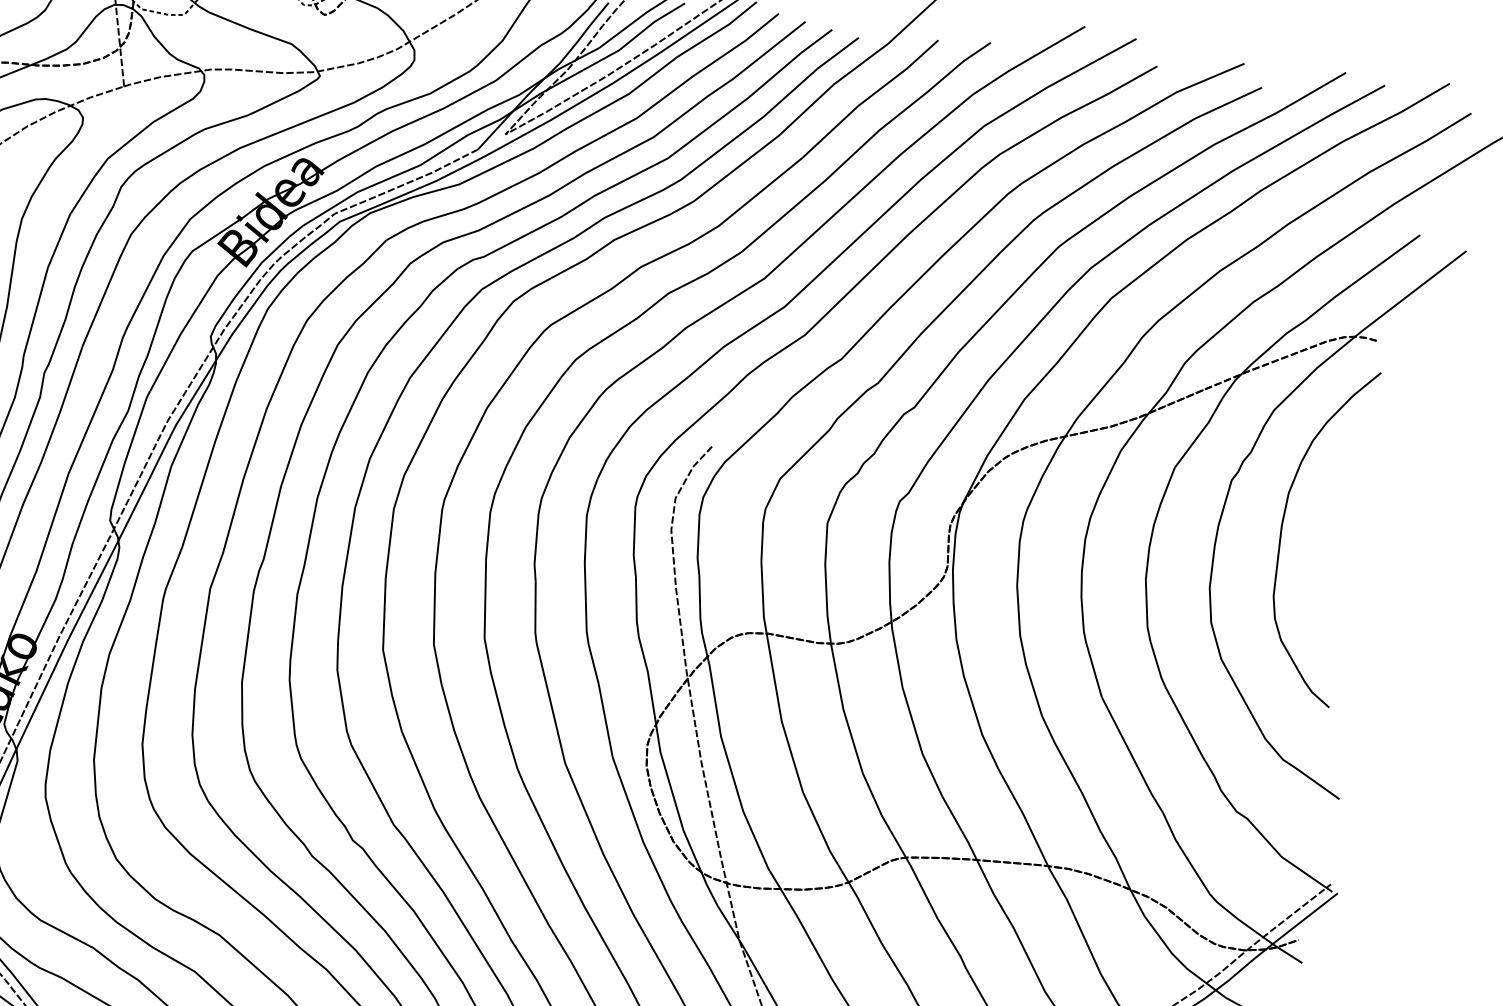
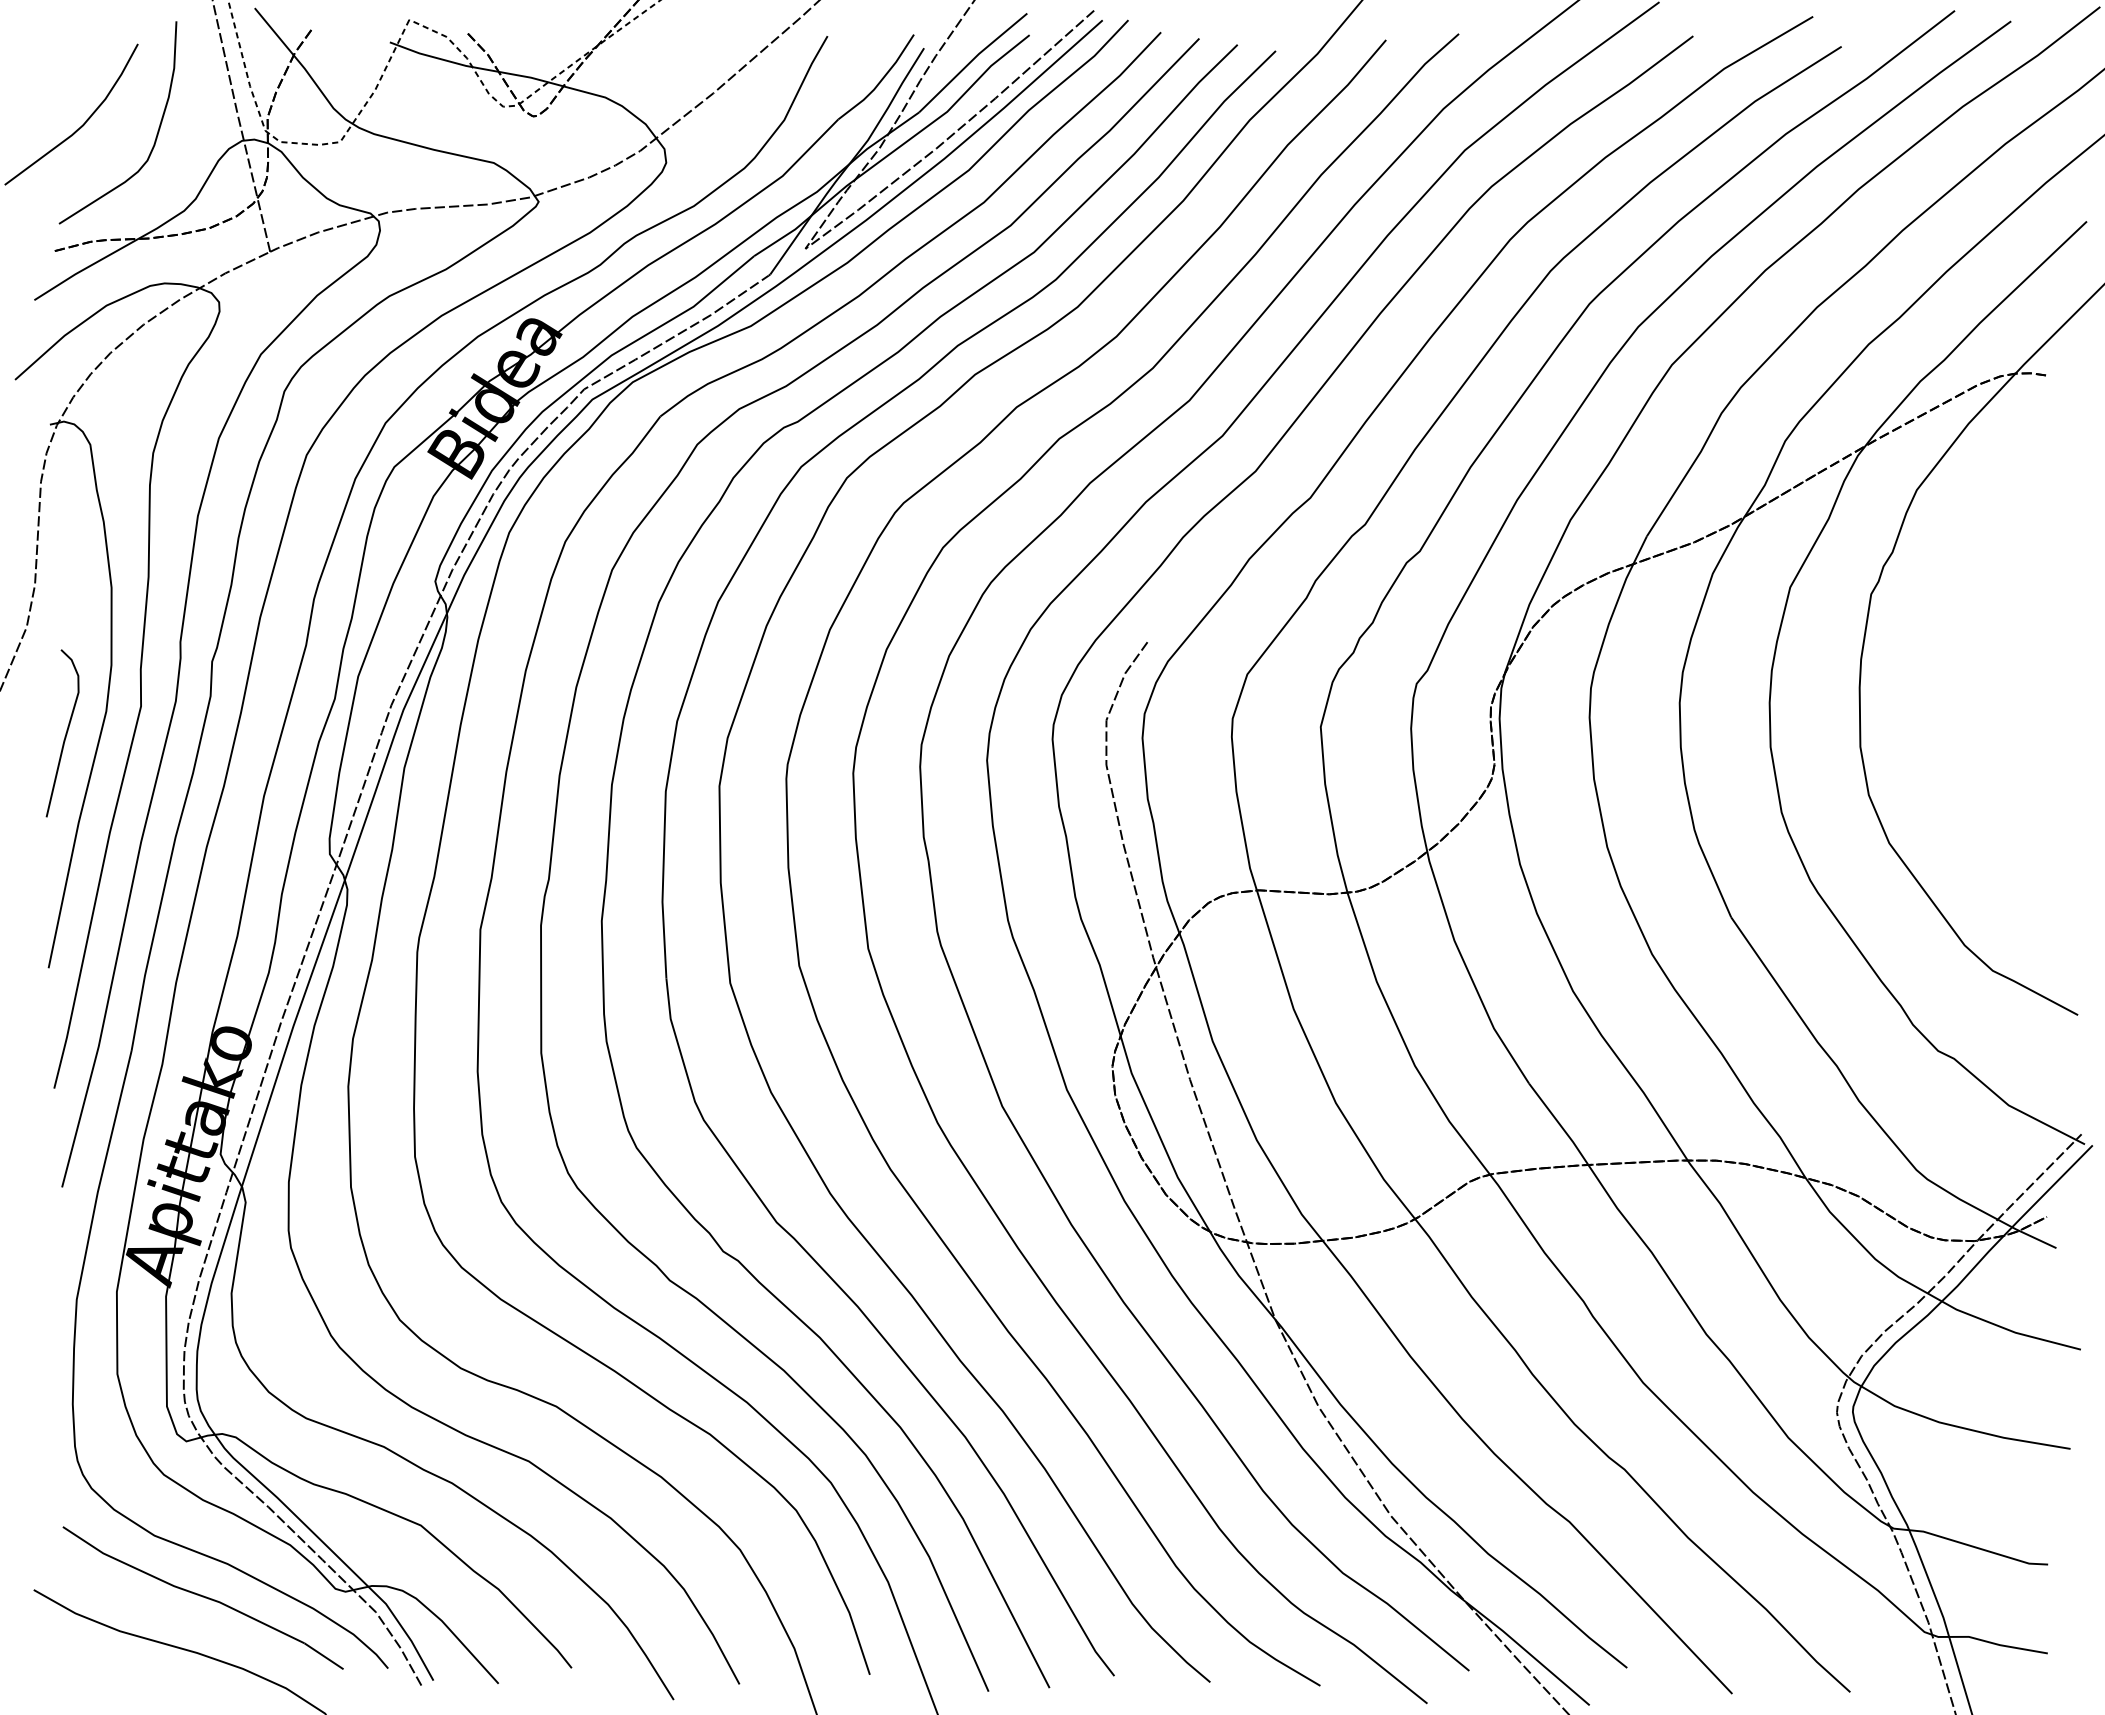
curve: (1281, 530) -> (1949, 654), removed

